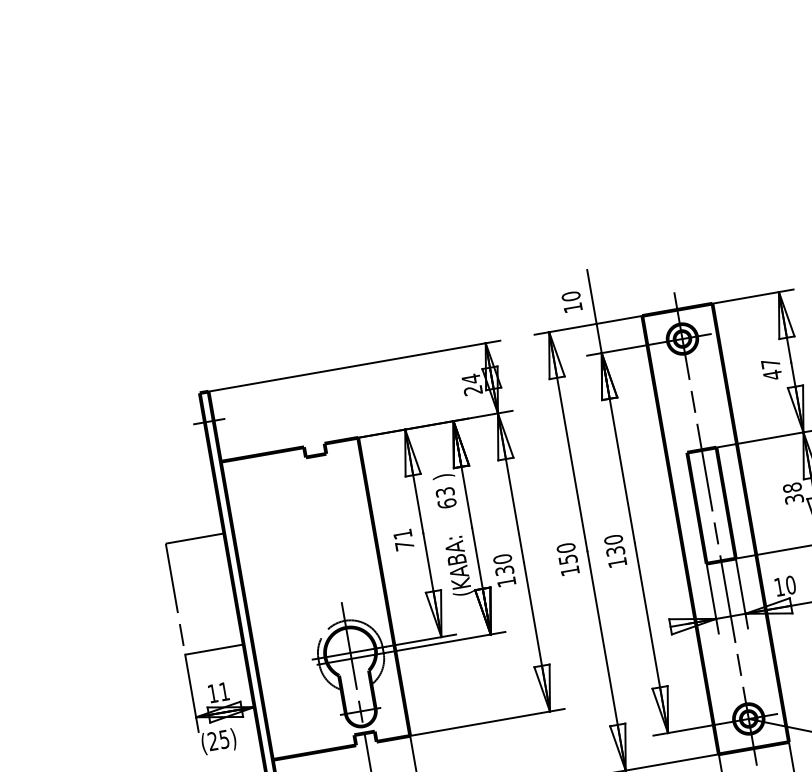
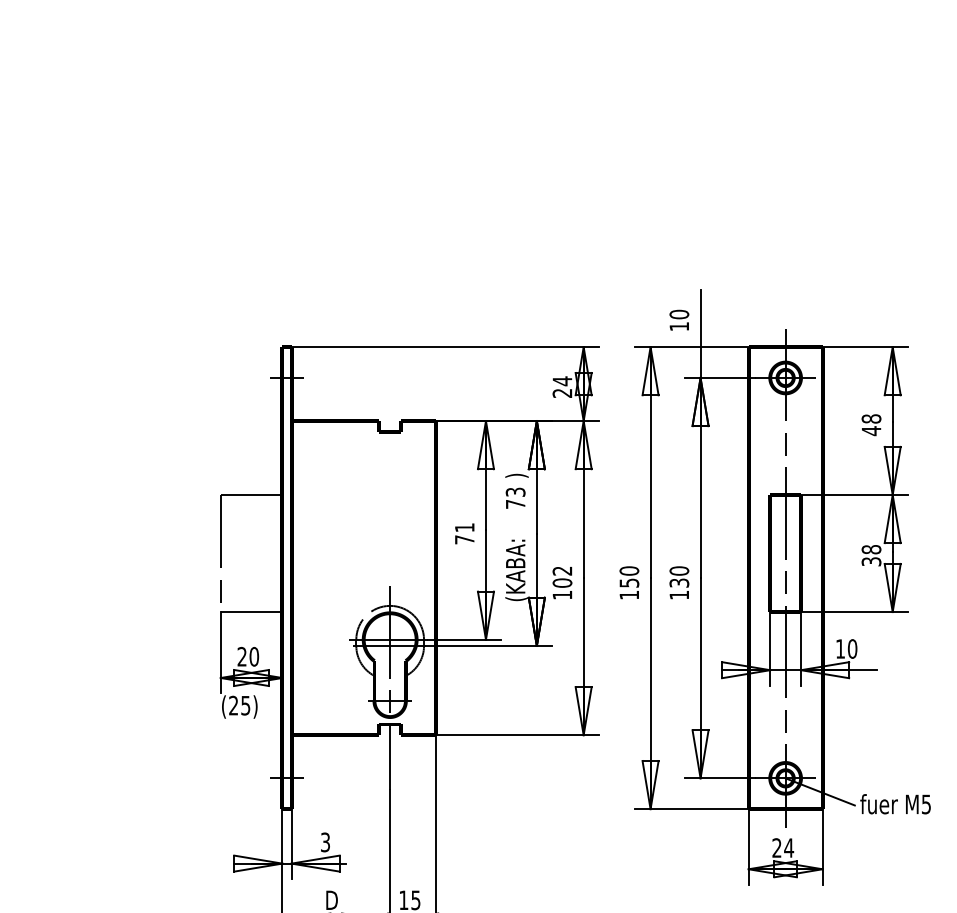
text: (770, 363) -> (871, 418), 47 -> 48
text: (446, 502) -> (515, 503), 63 -> 73
text: (503, 564) -> (562, 576), 130 -> 102
text: (218, 692) -> (248, 656), 11 -> 20

